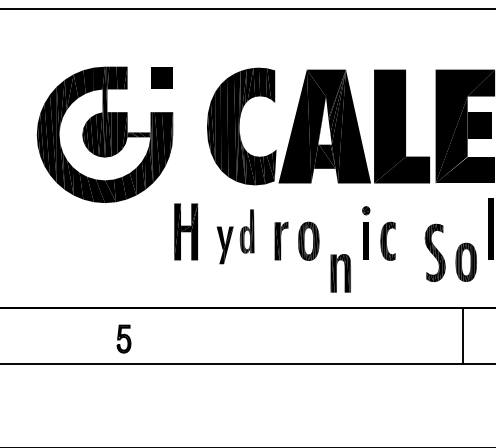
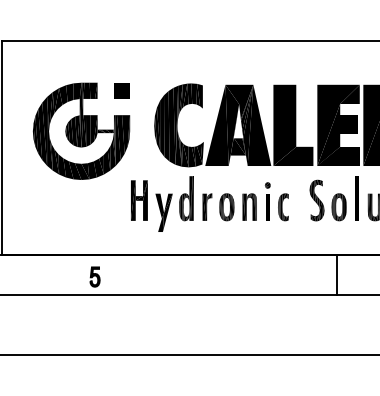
part: (235, 236) -> (174, 203), size x1.43
part: (449, 252) -> (327, 200), moved
part: (340, 272) -> (249, 206), moved

